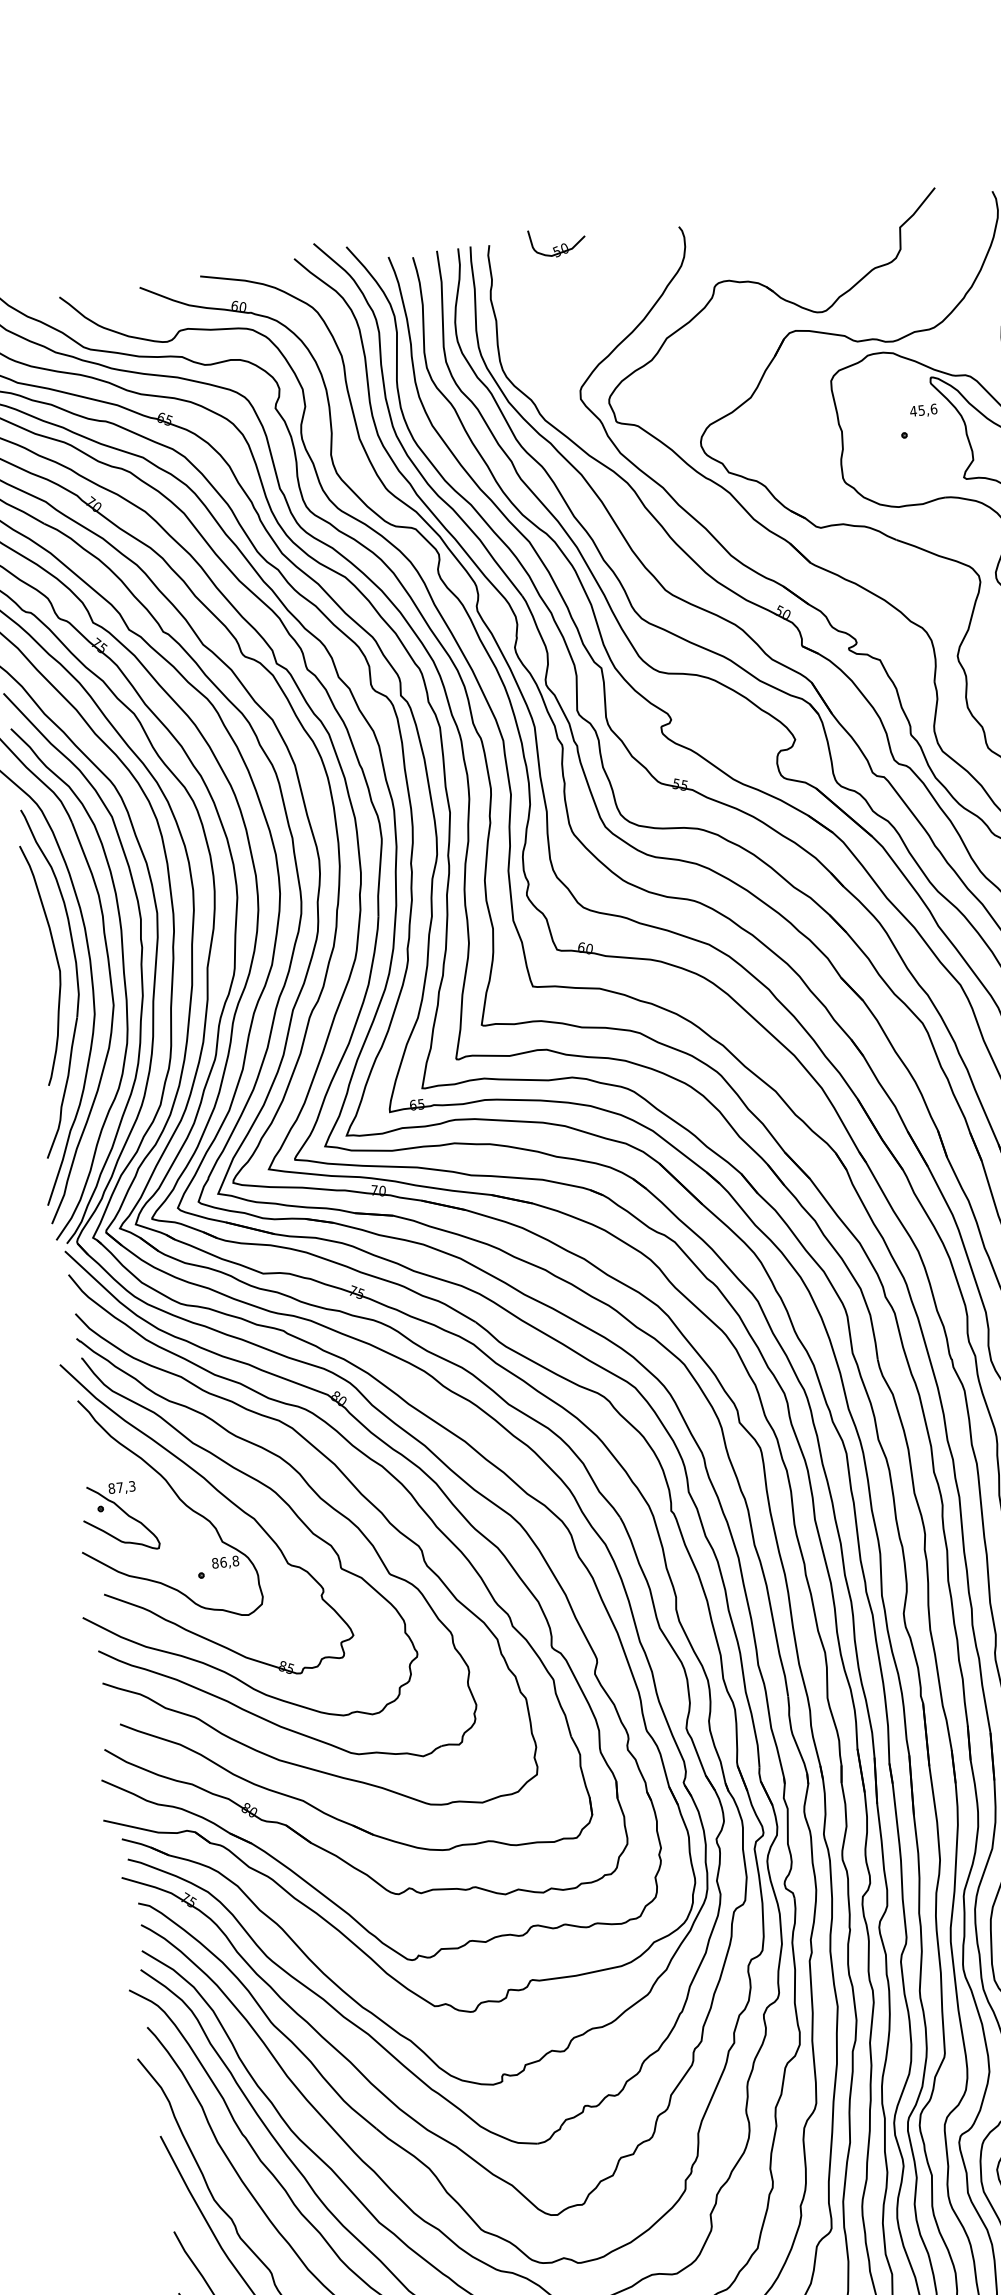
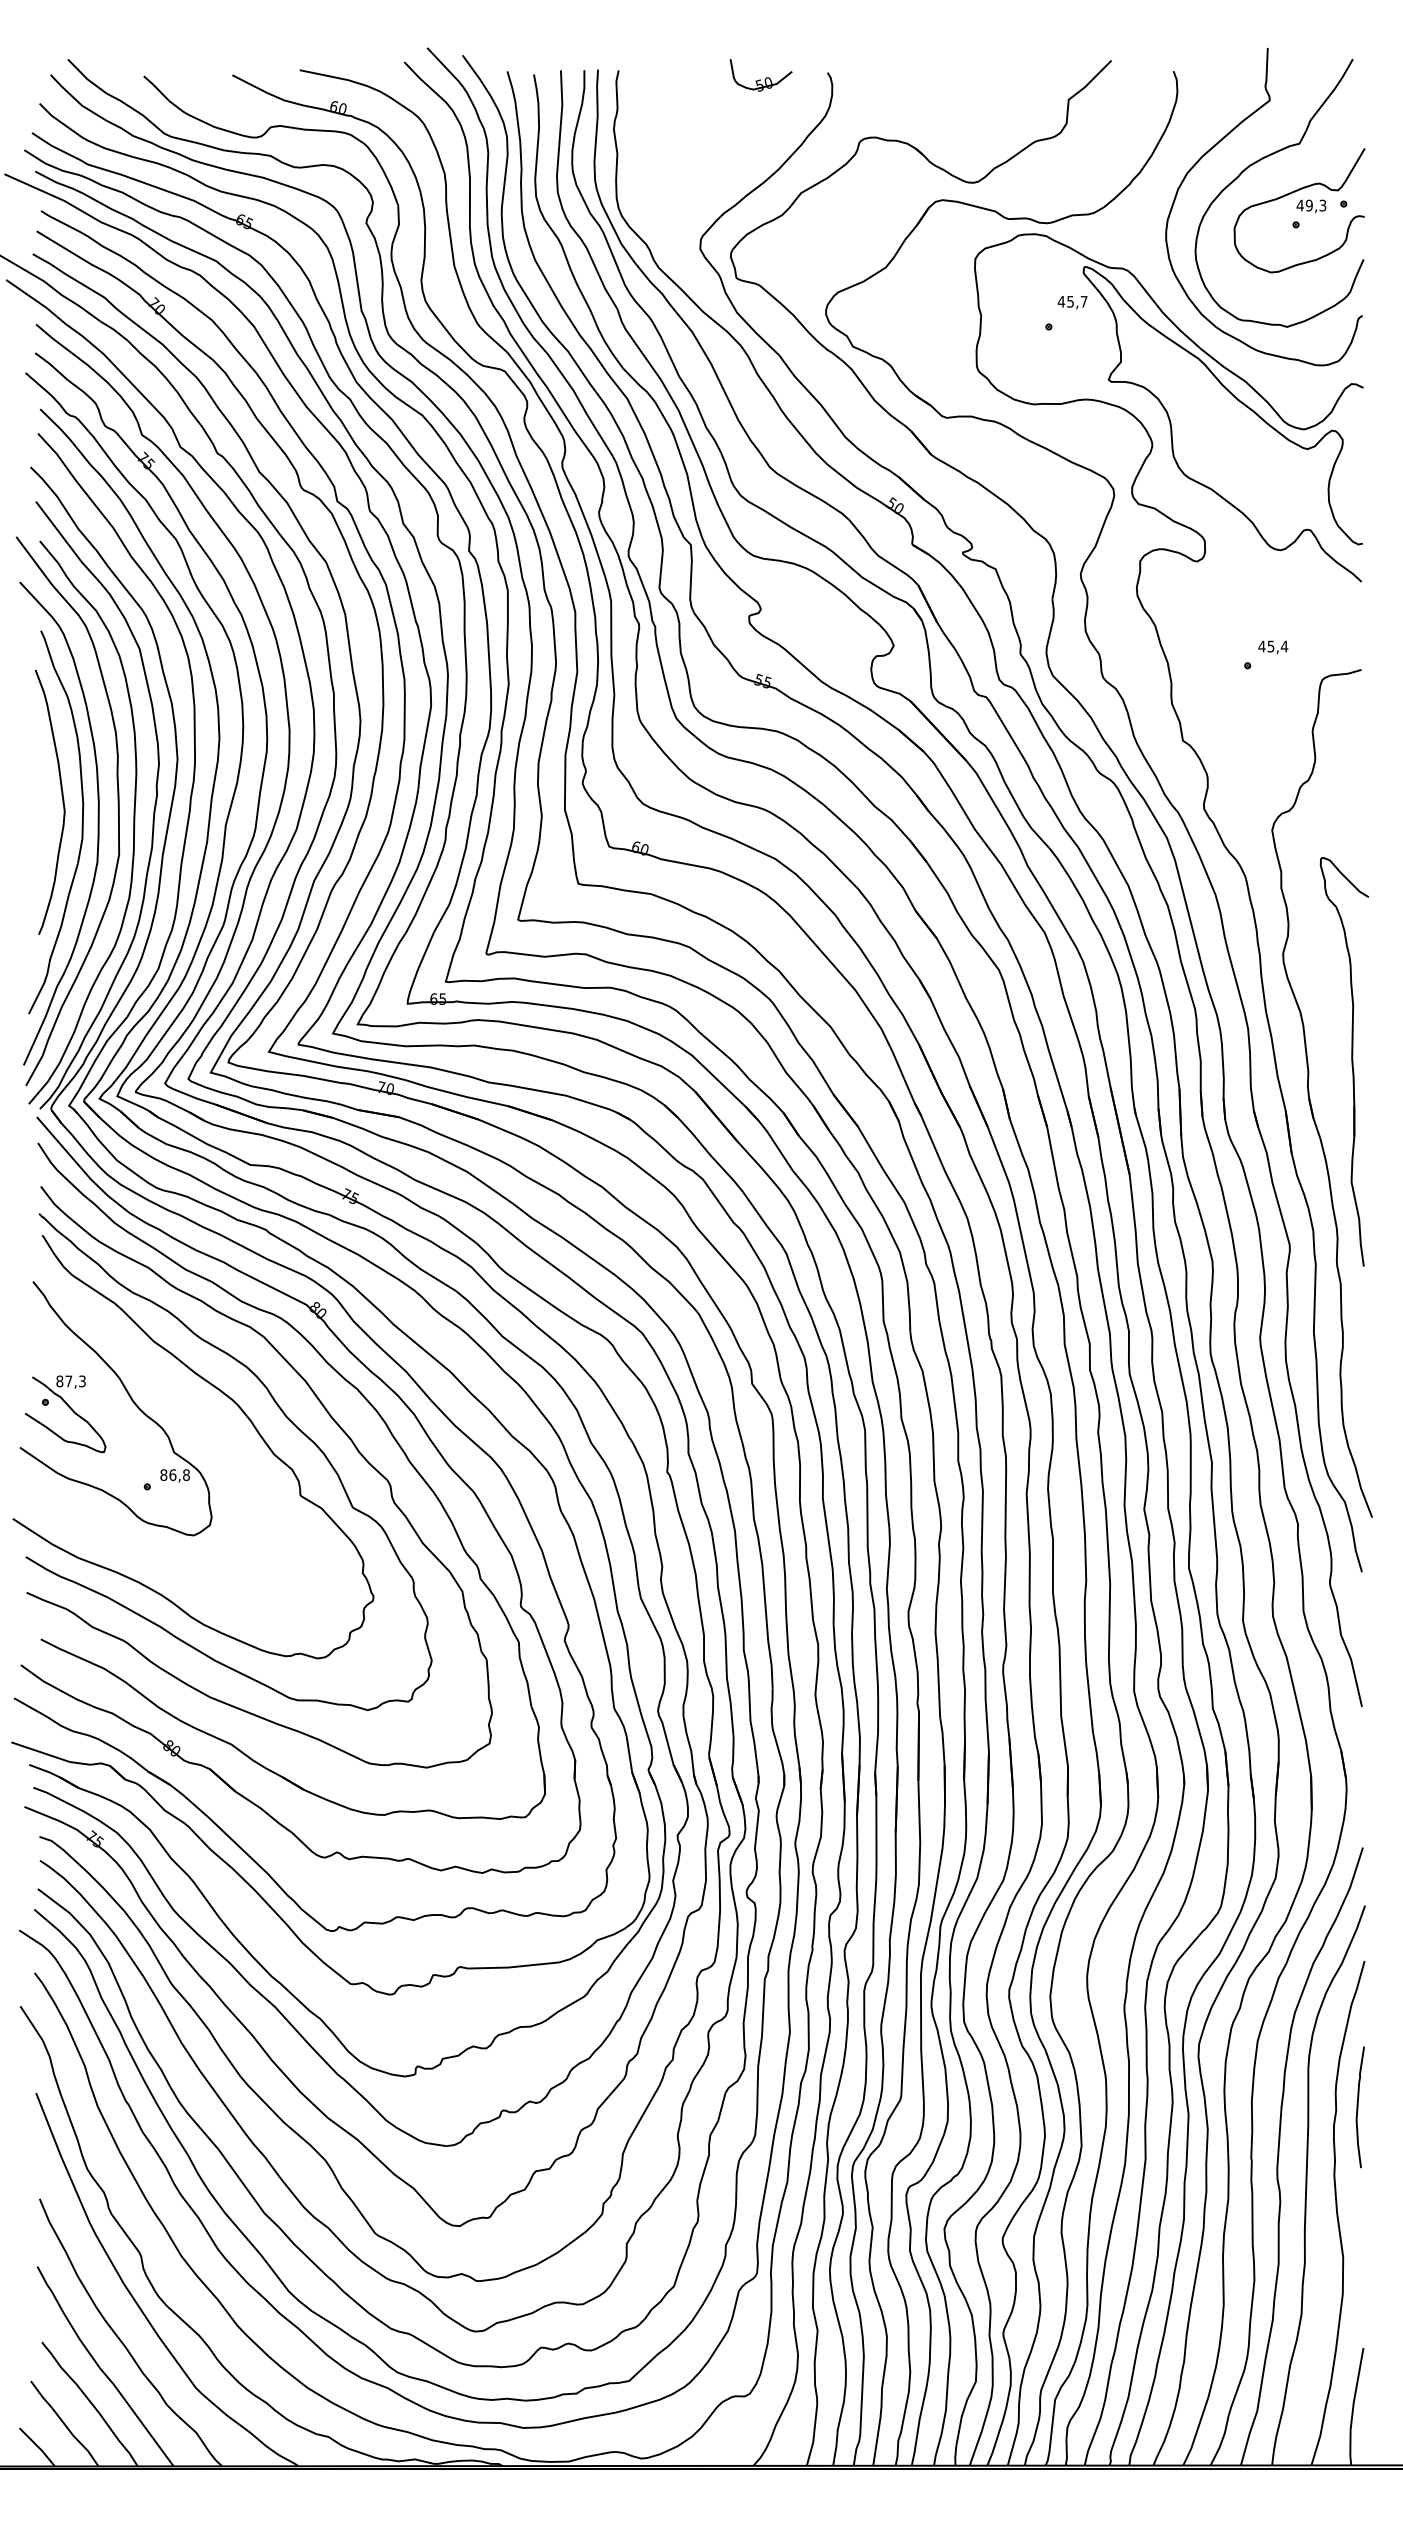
part: (556, 242) -> (760, 75), moved
text: (933, 408) -> (1083, 301), 45,6 -> 45,7
part: (223, 1496) -> (180, 1403), removed

